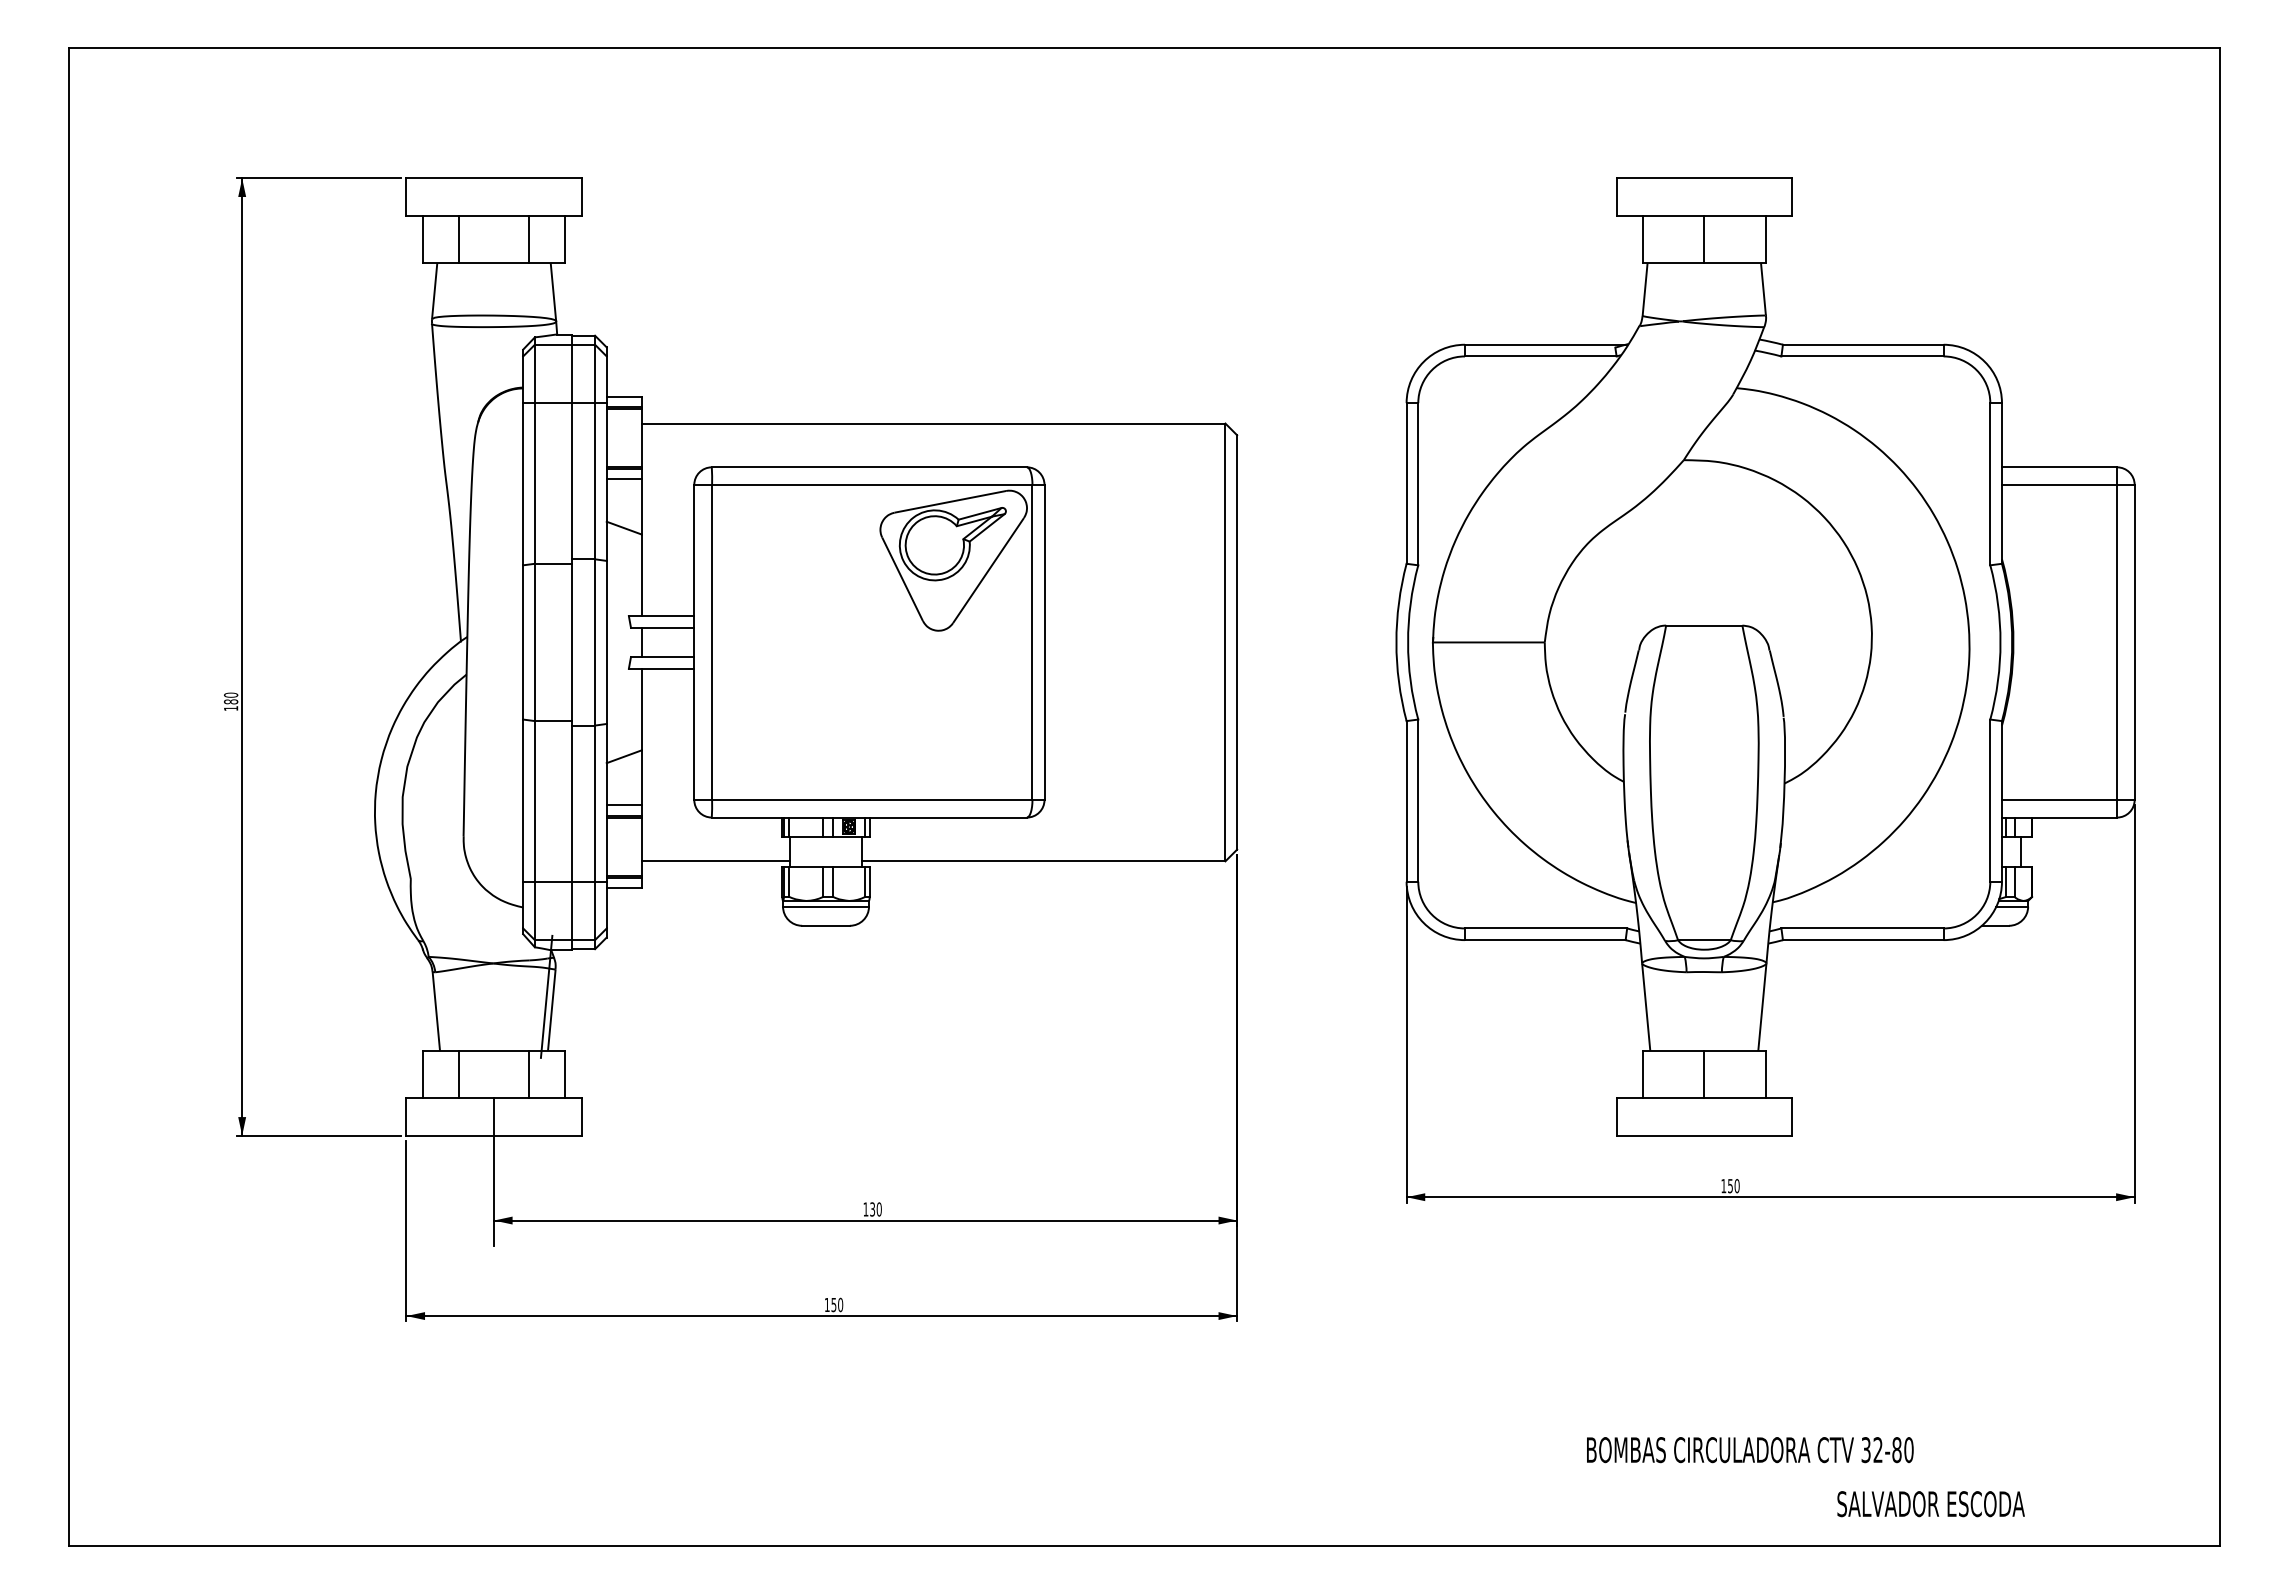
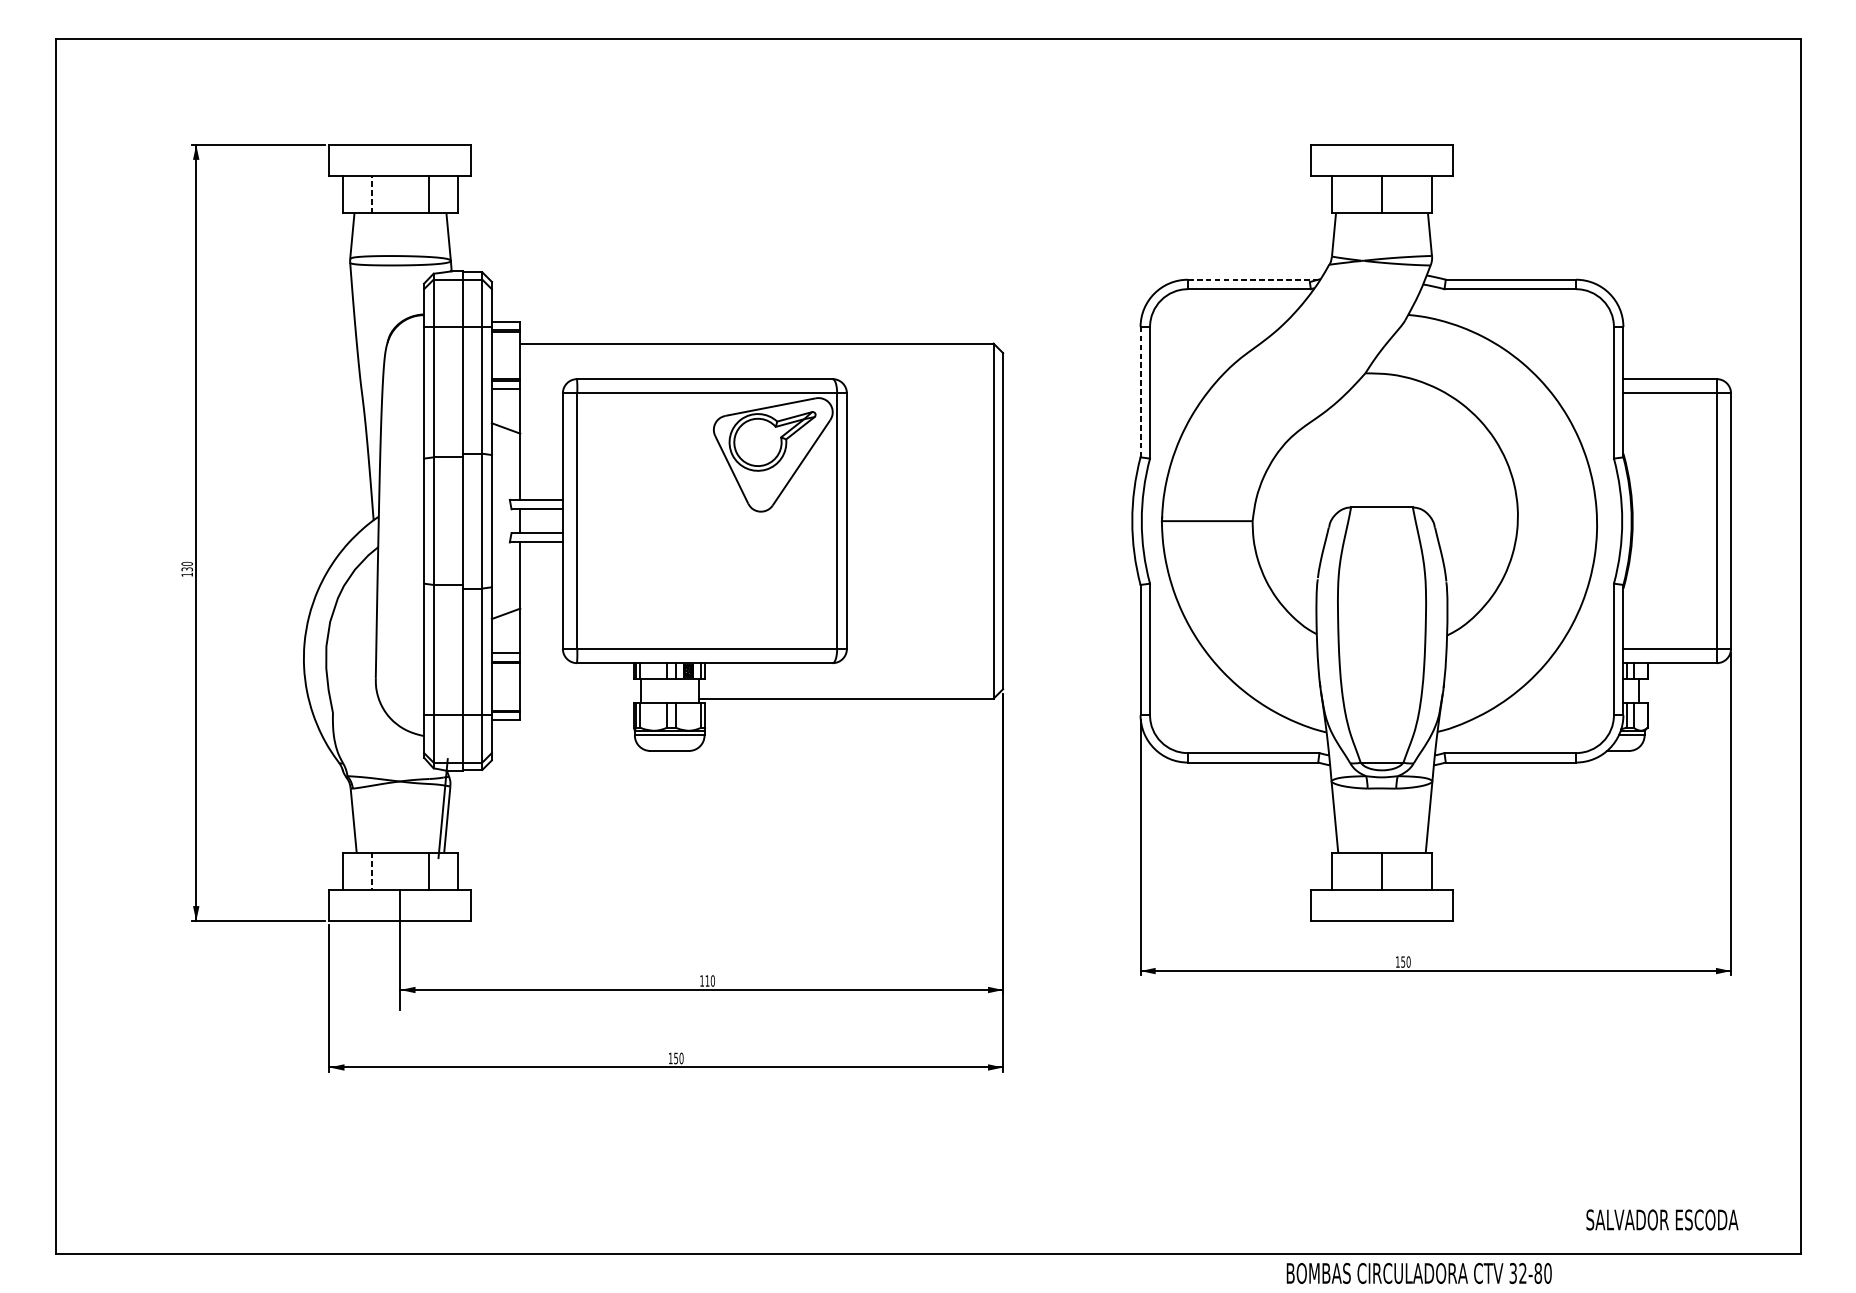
line: (458, 239) -> (371, 194), solid -> dashed
line: (1545, 344) -> (1253, 279), solid -> dashed
line: (1406, 482) -> (1140, 391), solid -> dashed
text: (231, 701) -> (187, 569), 180 -> 130
line: (715, 861) -> (580, 698), removed
line: (458, 1074) -> (371, 871), solid -> dashed
text: (872, 1209) -> (707, 981), 130 -> 110
text: (1750, 1450) -> (1419, 1273), moved
text: (1930, 1504) -> (1661, 1220), moved

